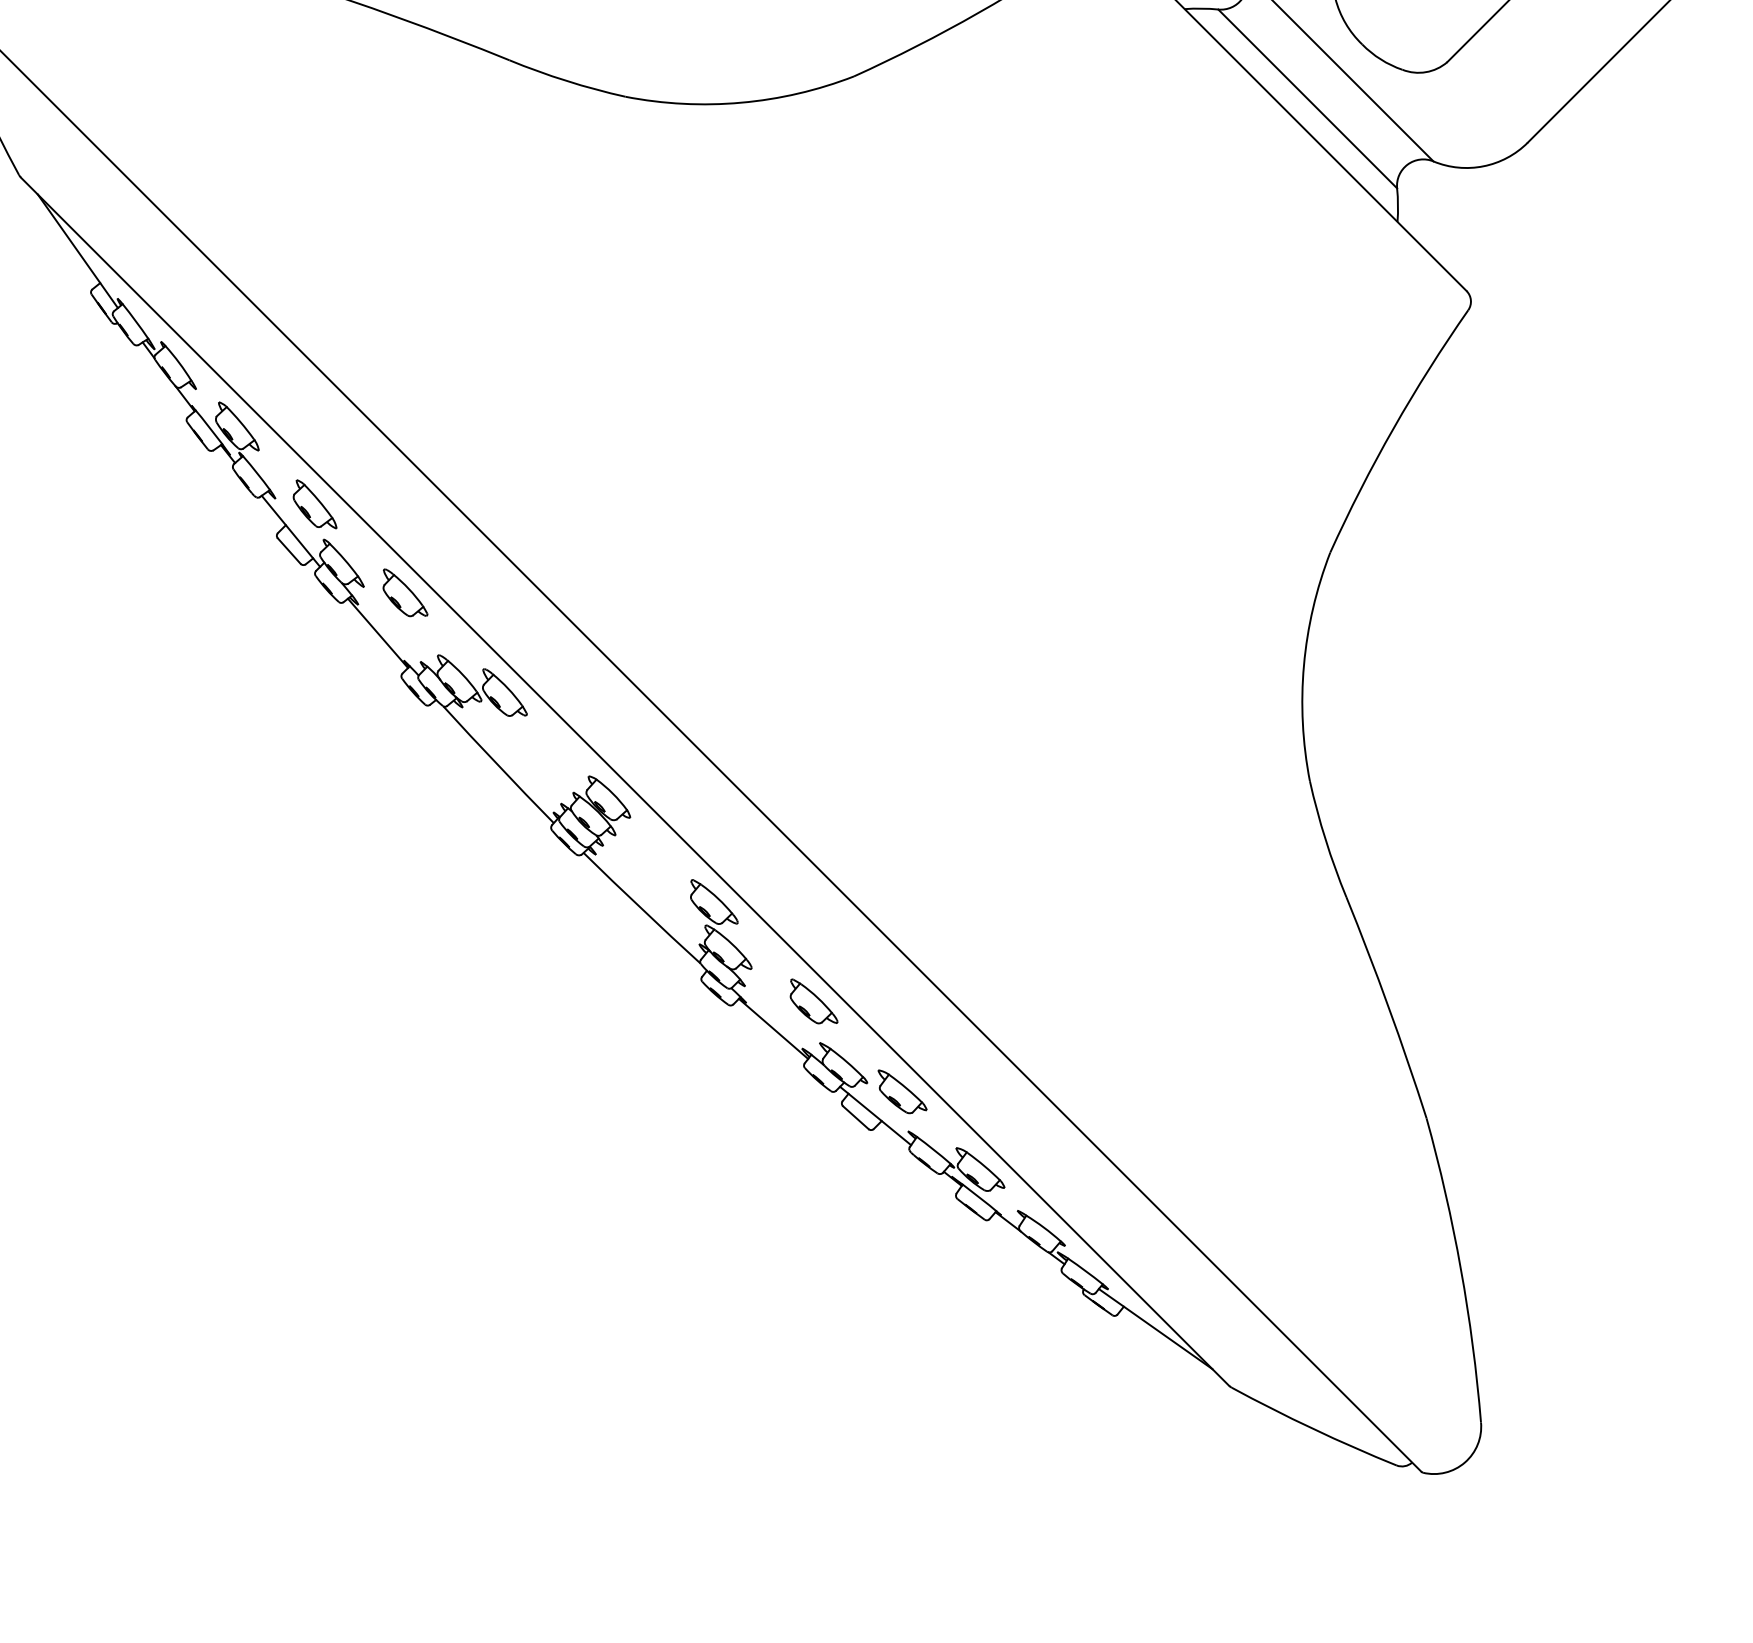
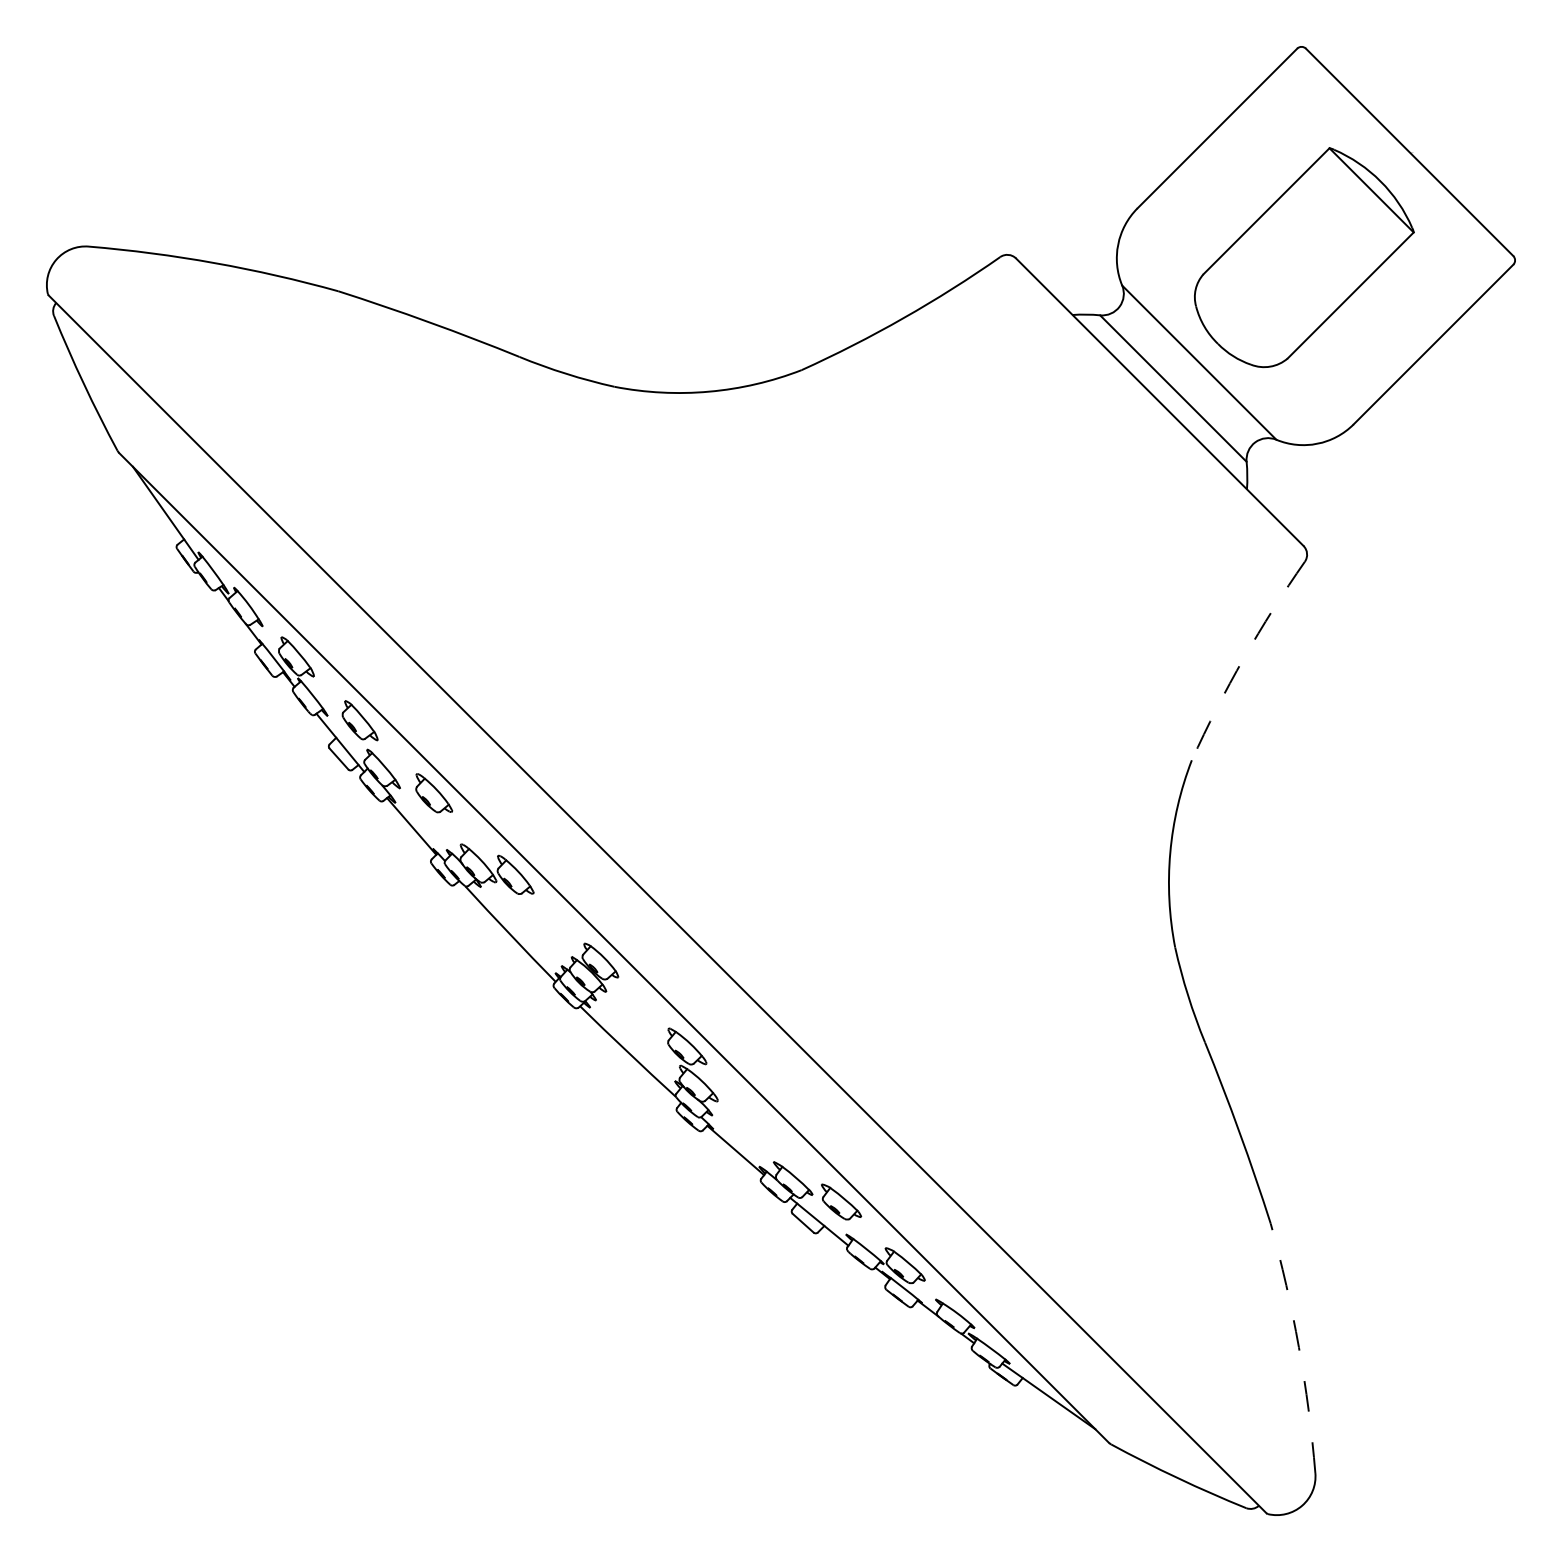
arc: (1393, 428) -> (1243, 658), solid -> dashed
part: (813, 1000) -> (768, 1127), removed
arc: (1460, 1269) -> (1298, 1347), solid -> dashed

